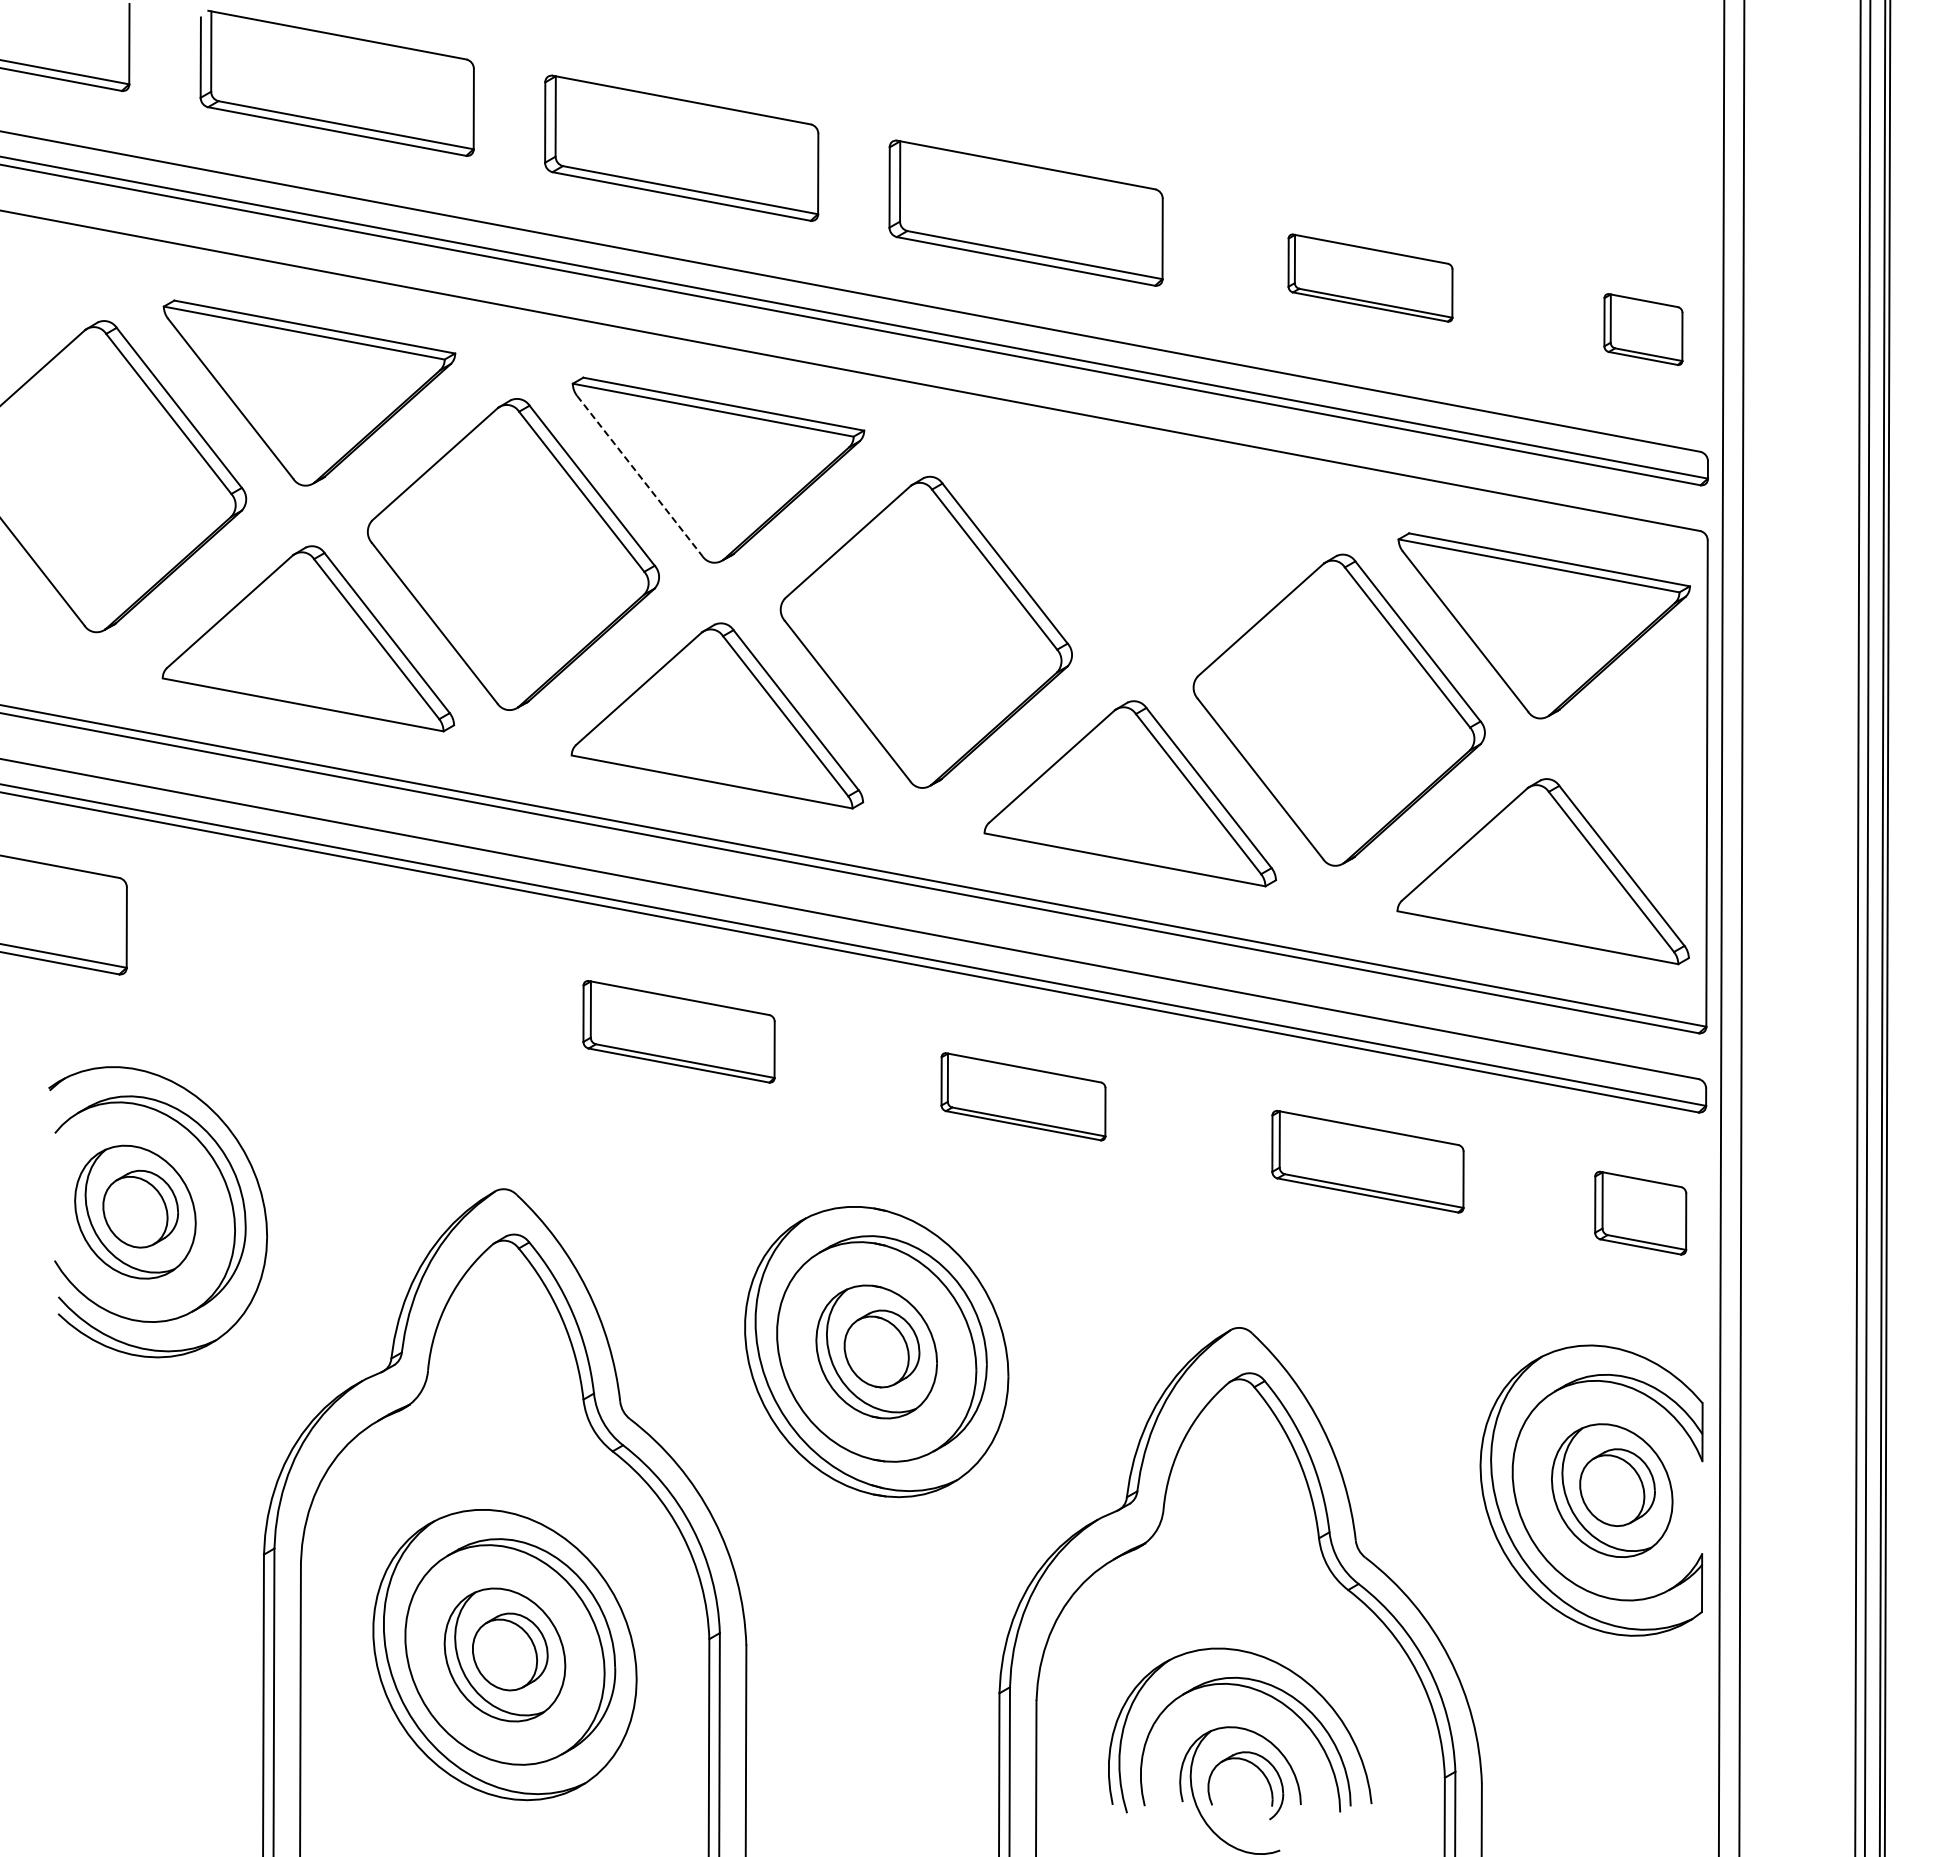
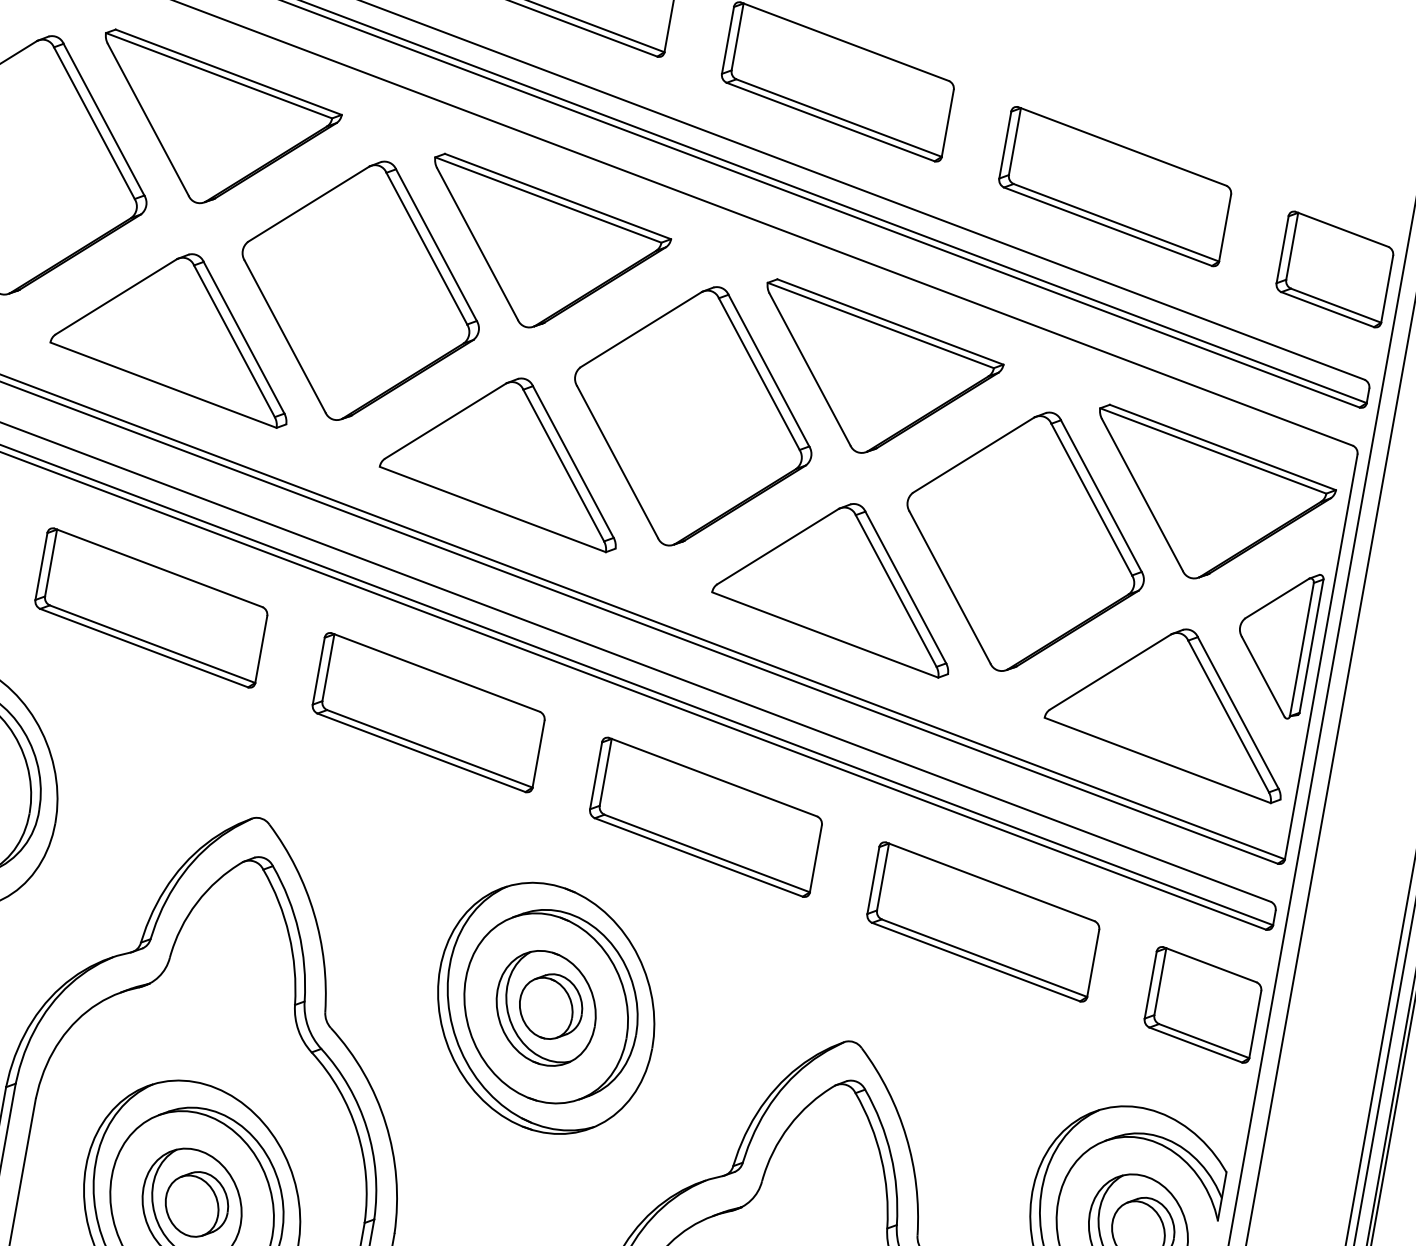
part: (1370, 277) -> (1115, 186), size x1.67
part: (1643, 329) -> (1334, 269), size x1.67
line: (639, 475) -> (477, 243), dashed -> solid
part: (1131, 547) -> (876, 375), added
part: (1649, 775) -> (1274, 641), added
part: (334, 966) -> (151, 607), added
part: (678, 1031) -> (428, 712), size x1.43
part: (1023, 1096) -> (705, 817), size x1.67
part: (1367, 1161) -> (982, 921), size x1.43
part: (1640, 1213) -> (1202, 1005), size x1.43

